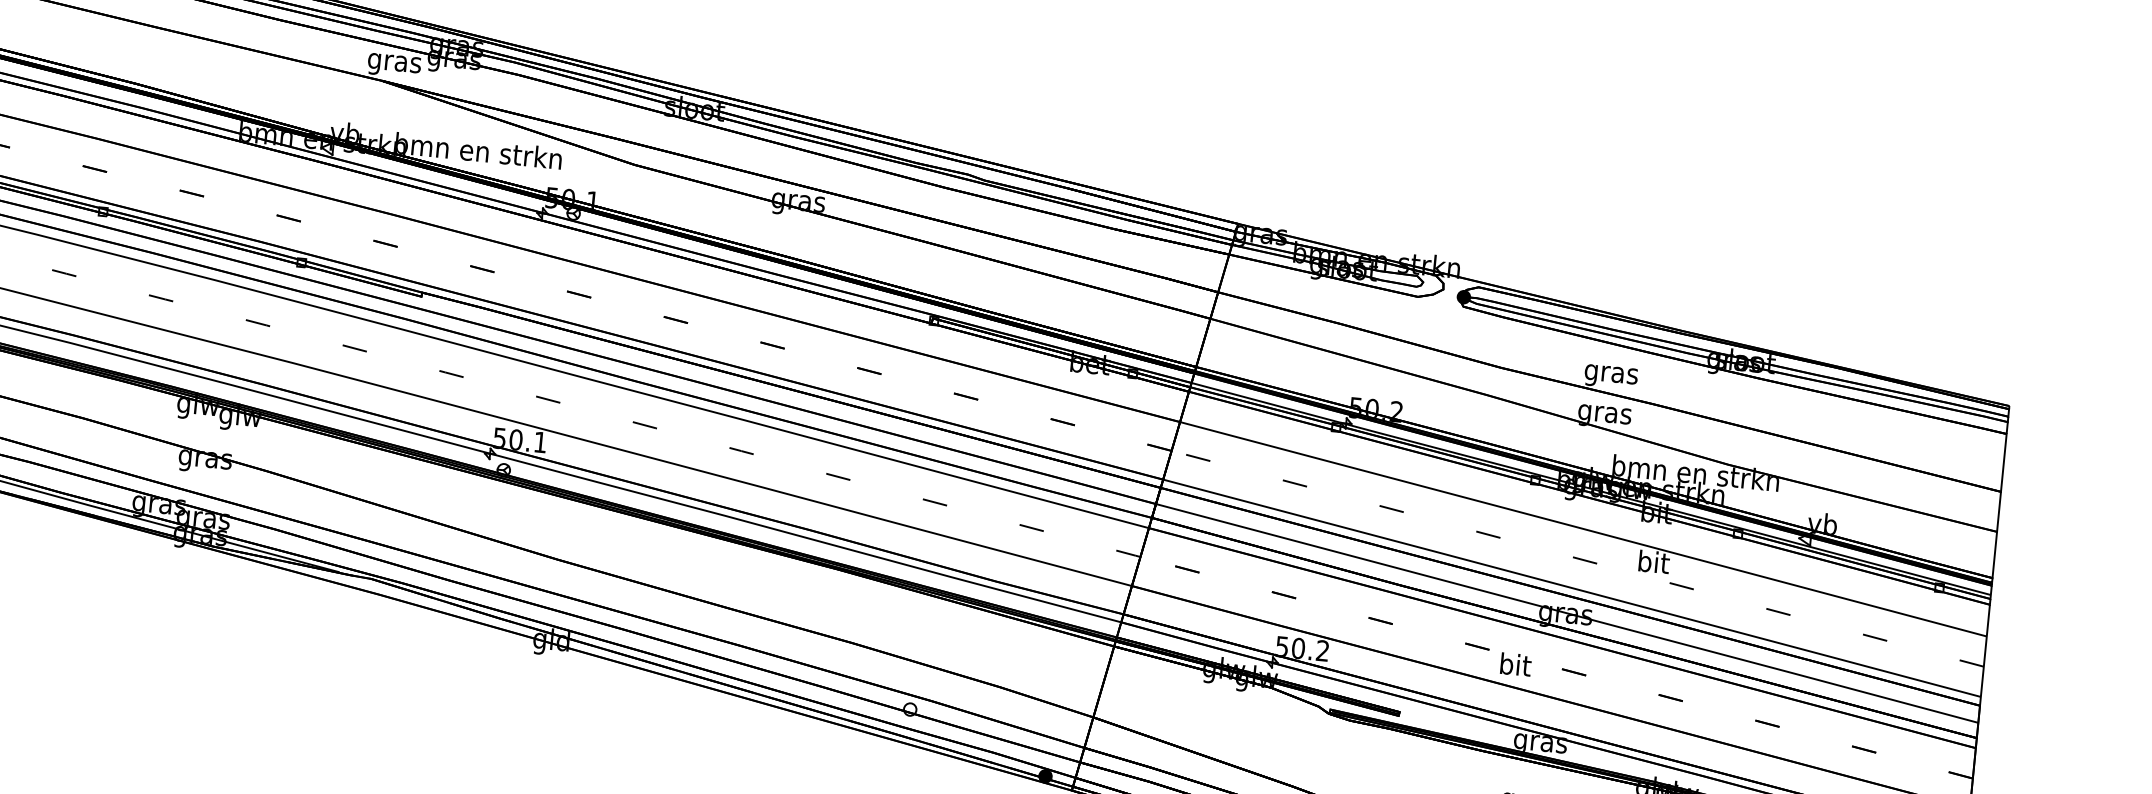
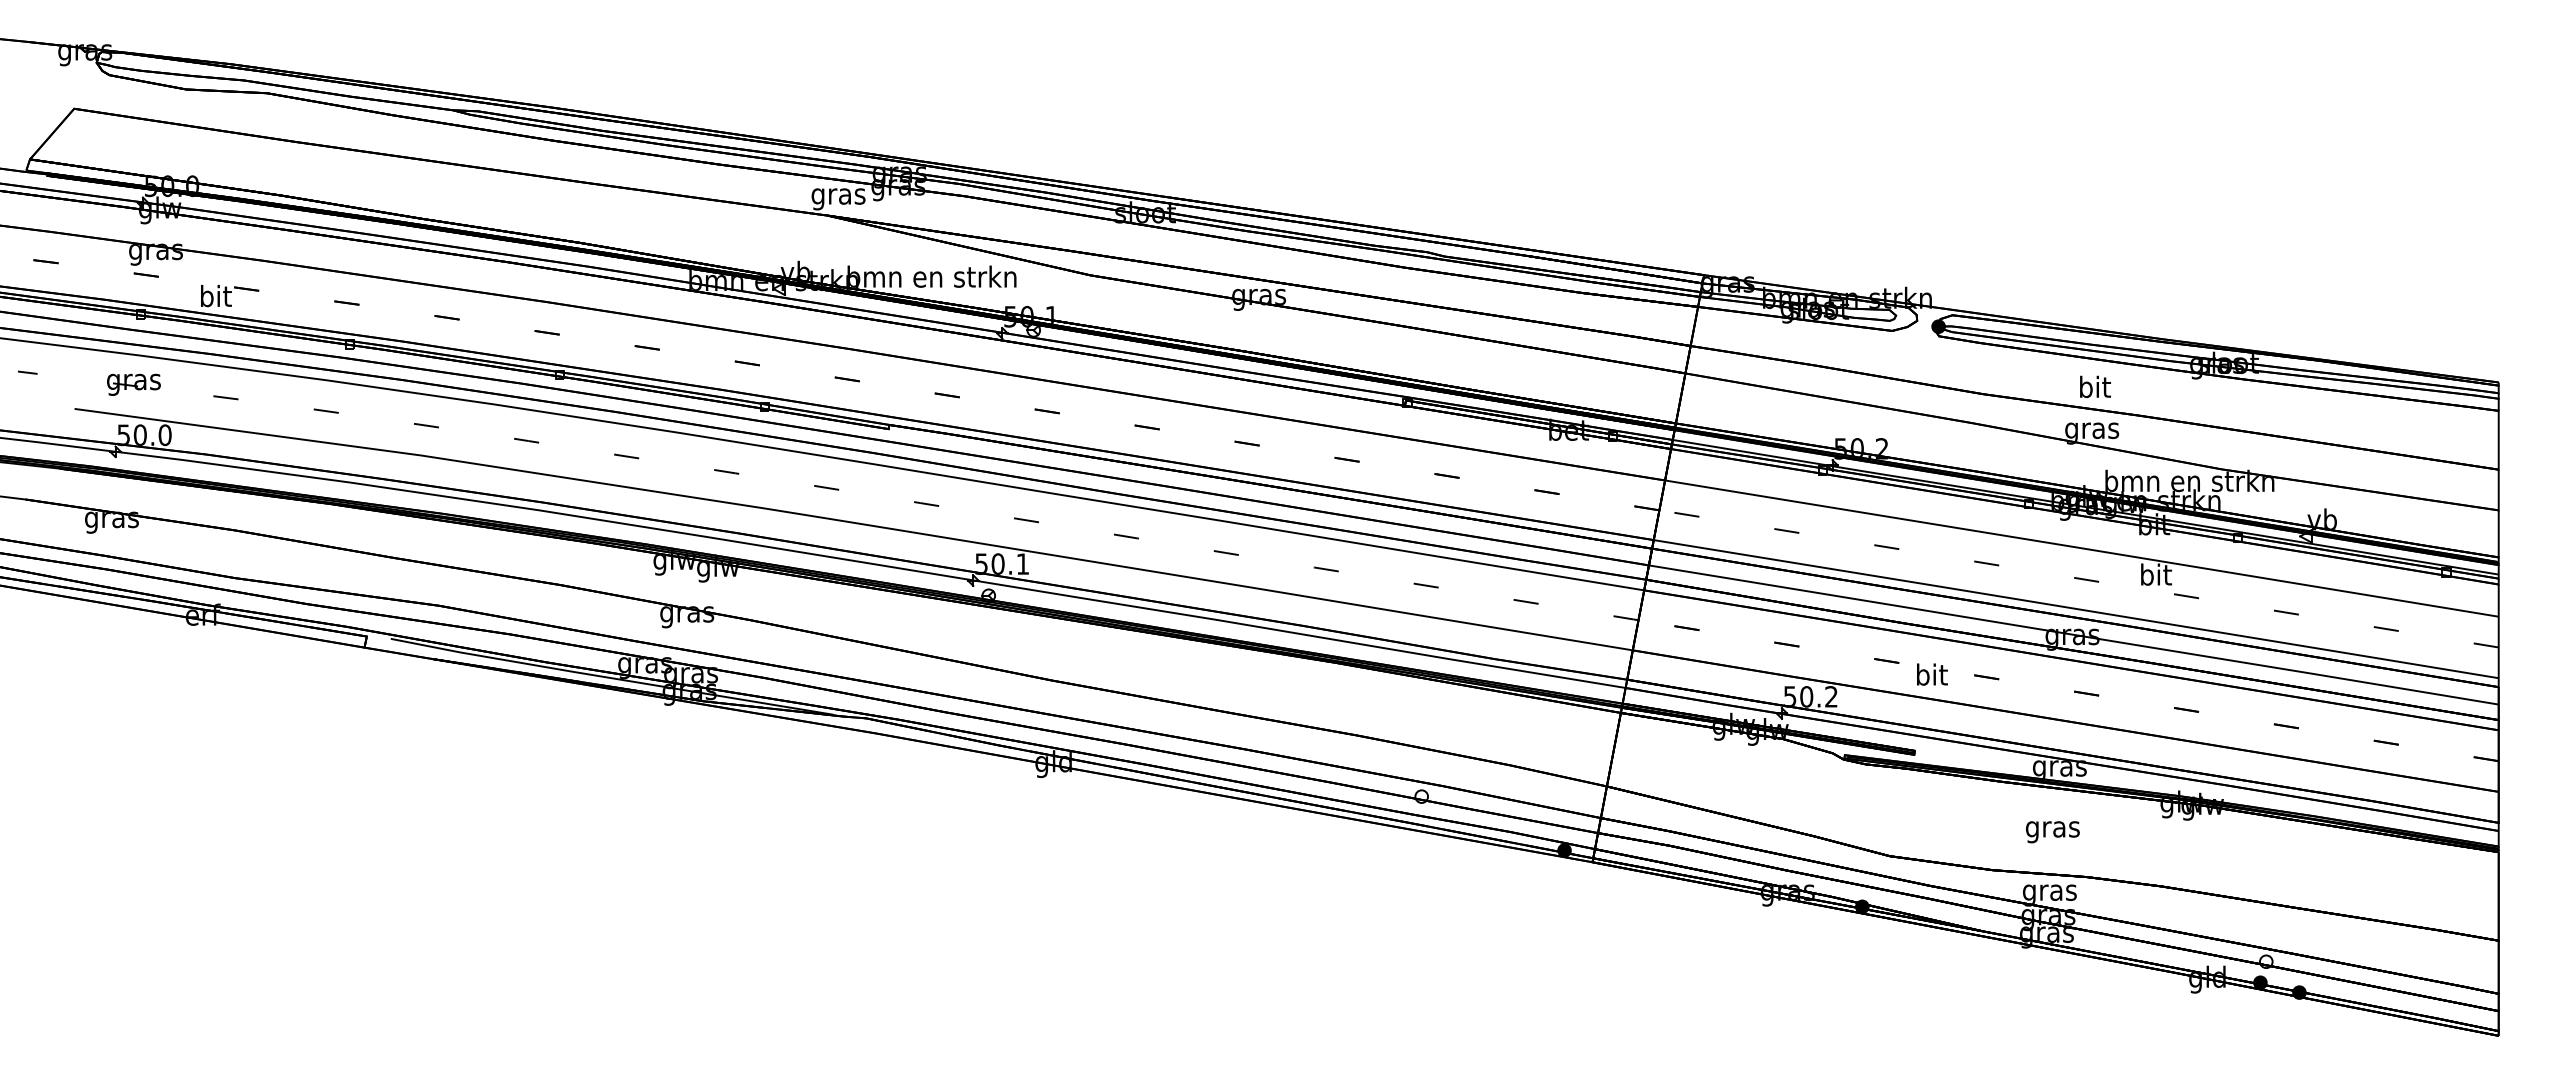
text: (1611, 374) -> (2094, 389), gras -> bit
text: (1516, 664) -> (1932, 674), moved

